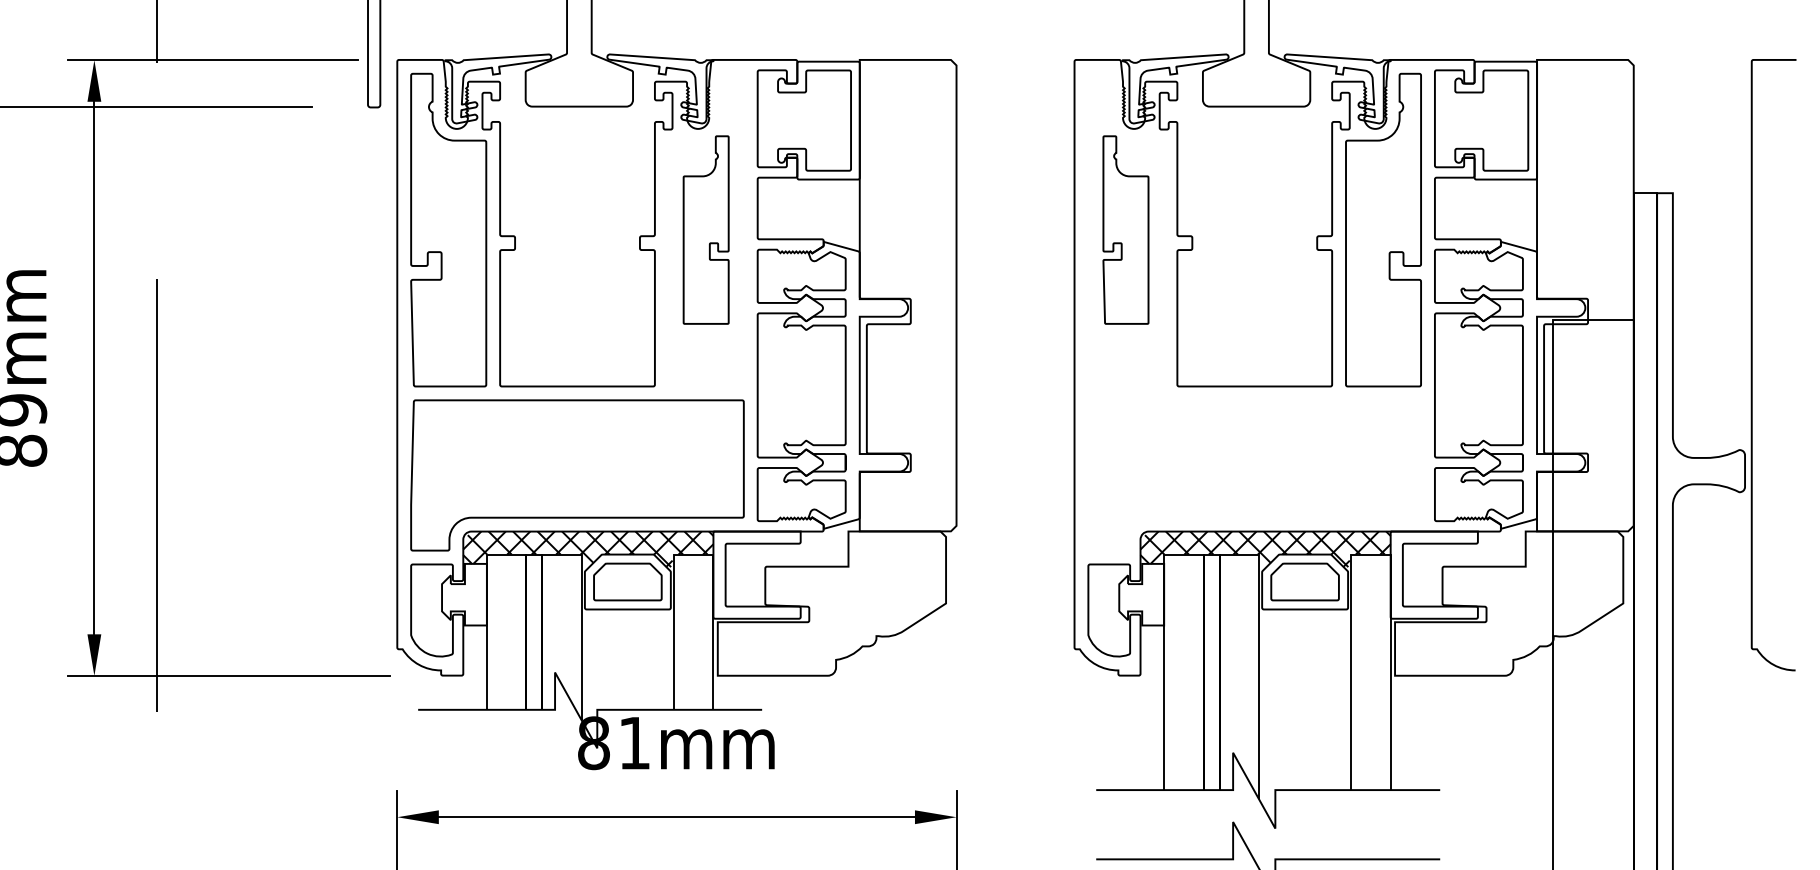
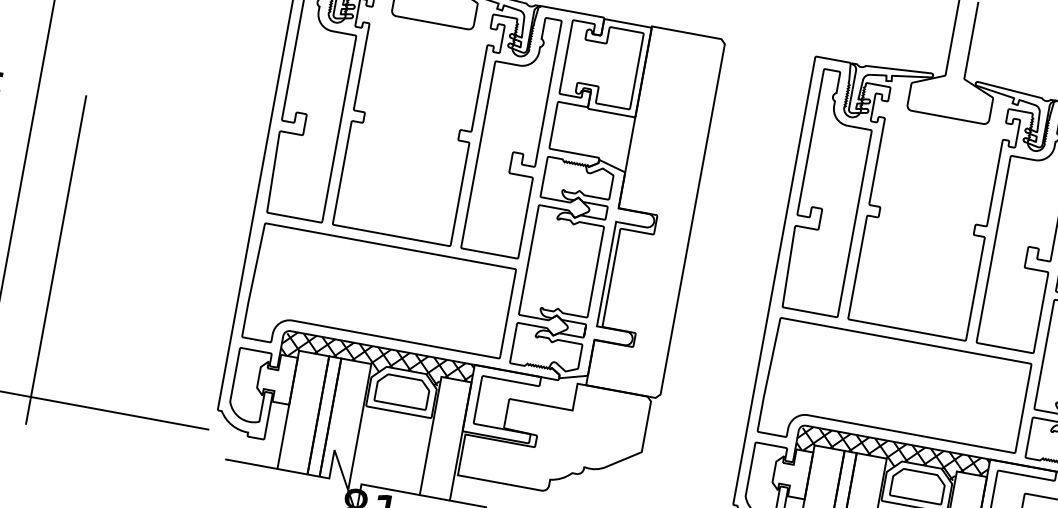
part: (705, 229) -> (510, 133), size x1.67
part: (1125, 229) -> (830, 192), size x1.67
part: (1254, 475) -> (894, 397), added

